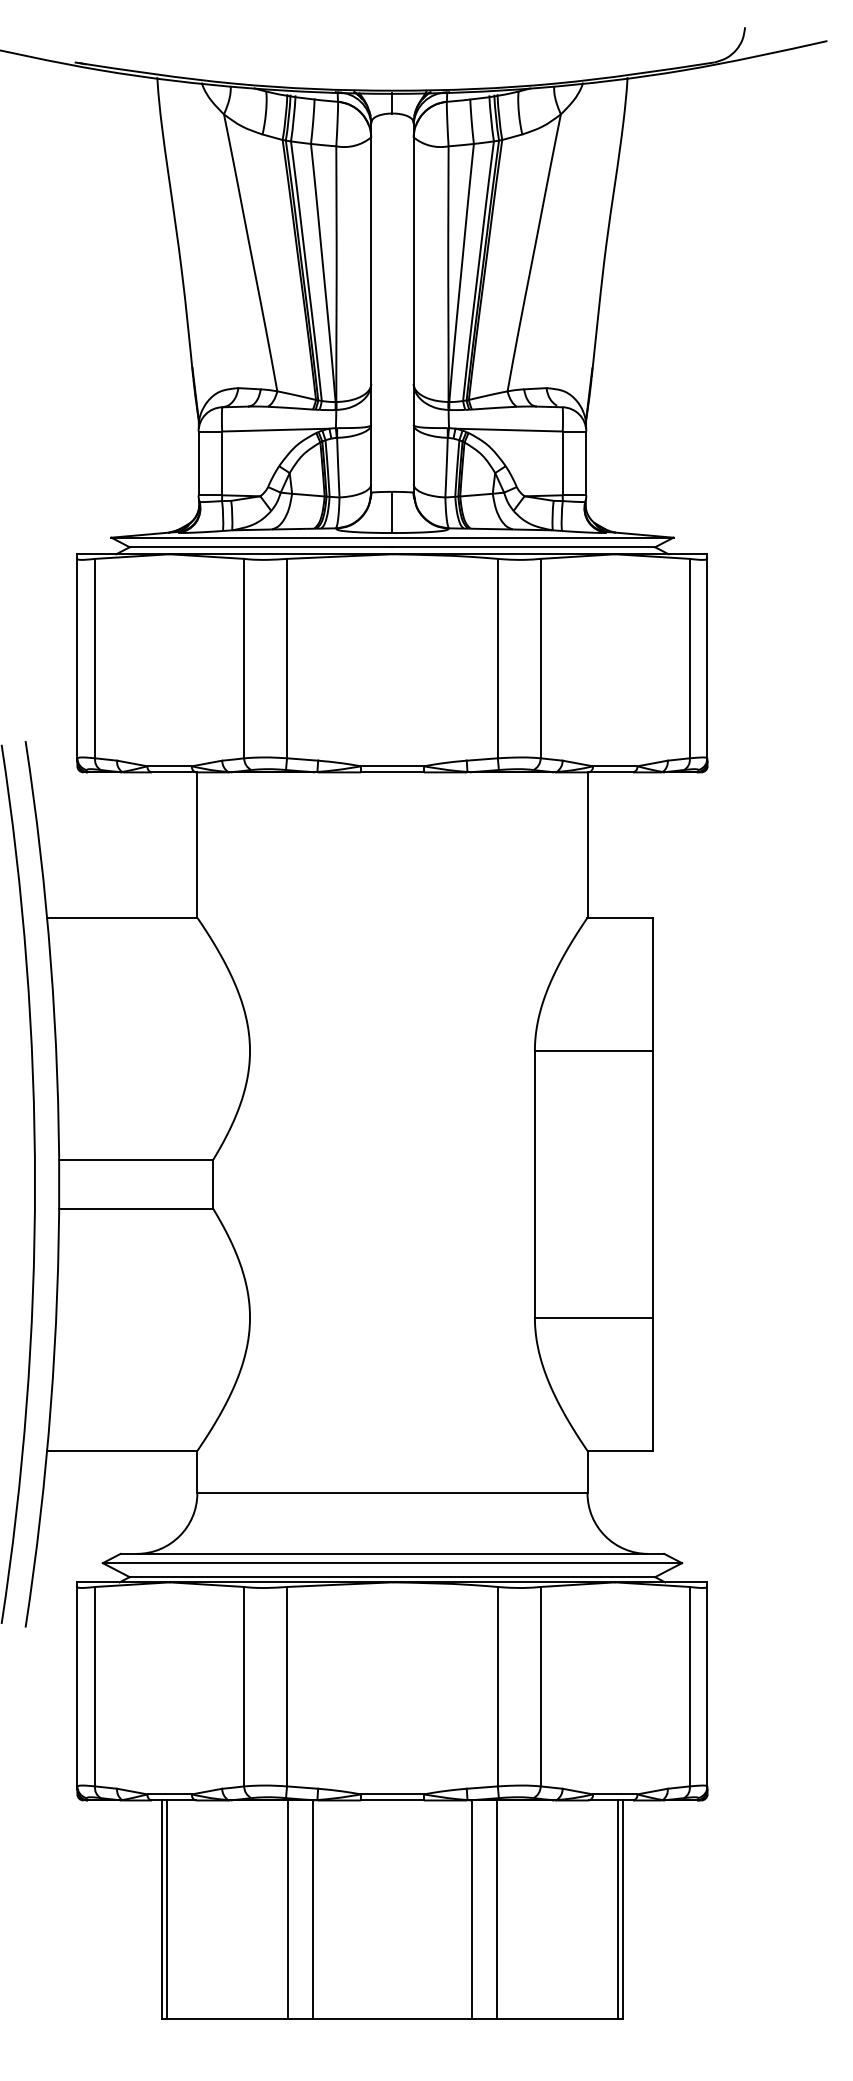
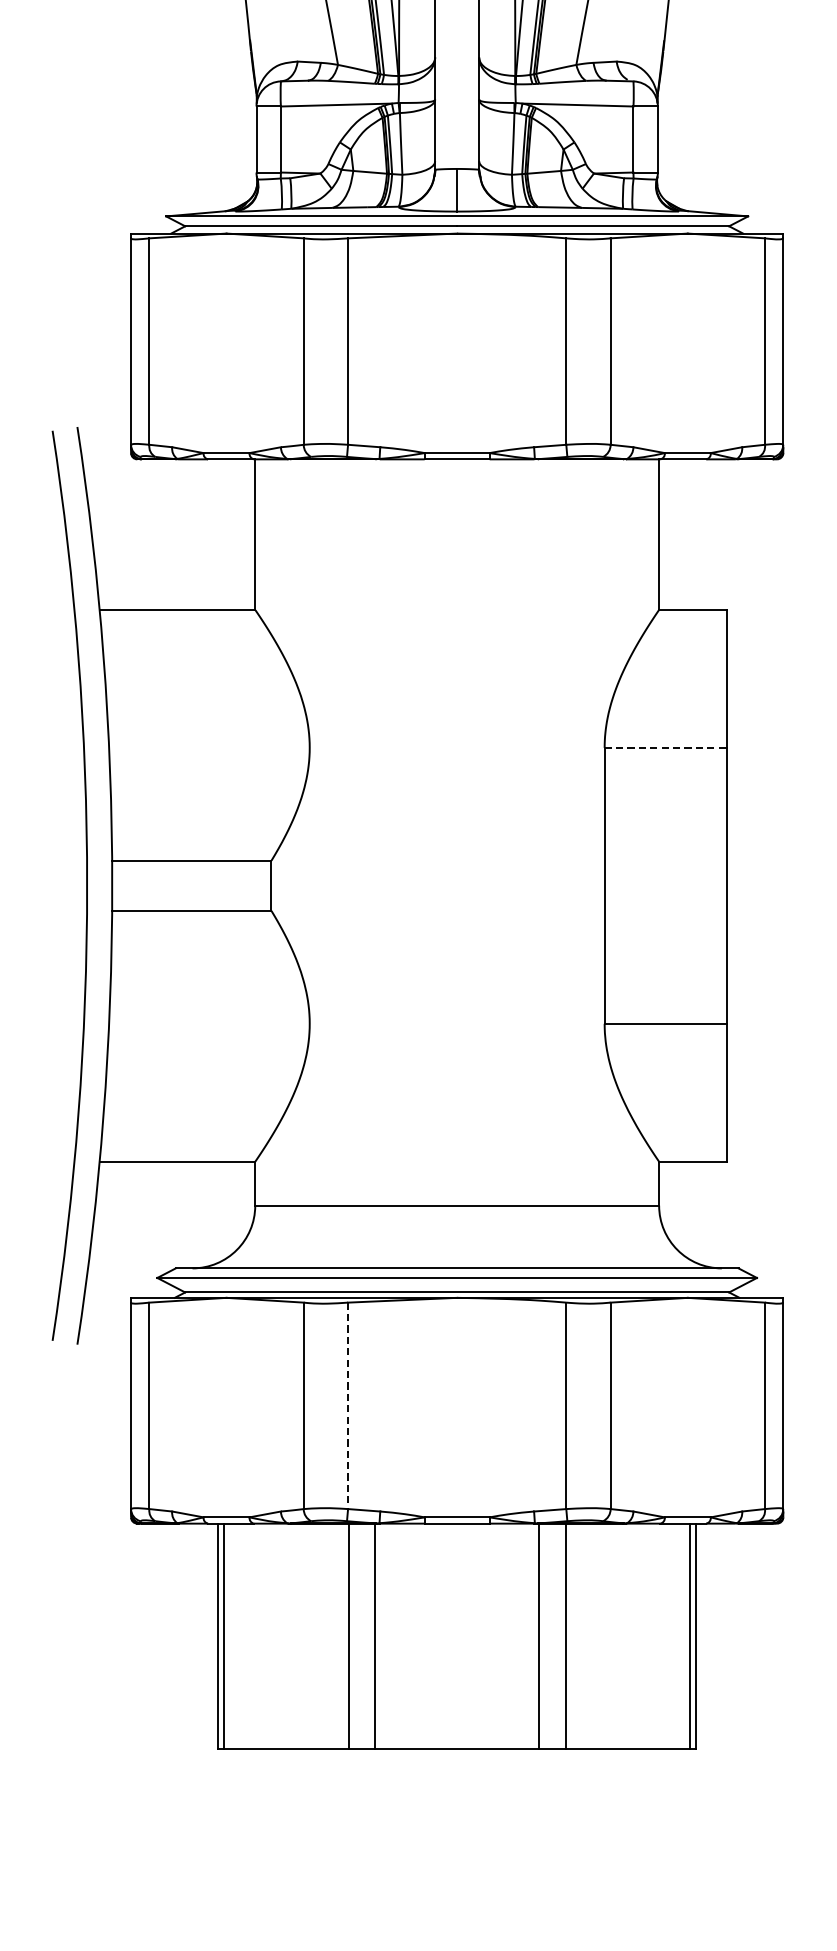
line: (594, 1051) -> (666, 748), solid -> dashed
line: (287, 1686) -> (348, 1405), solid -> dashed

